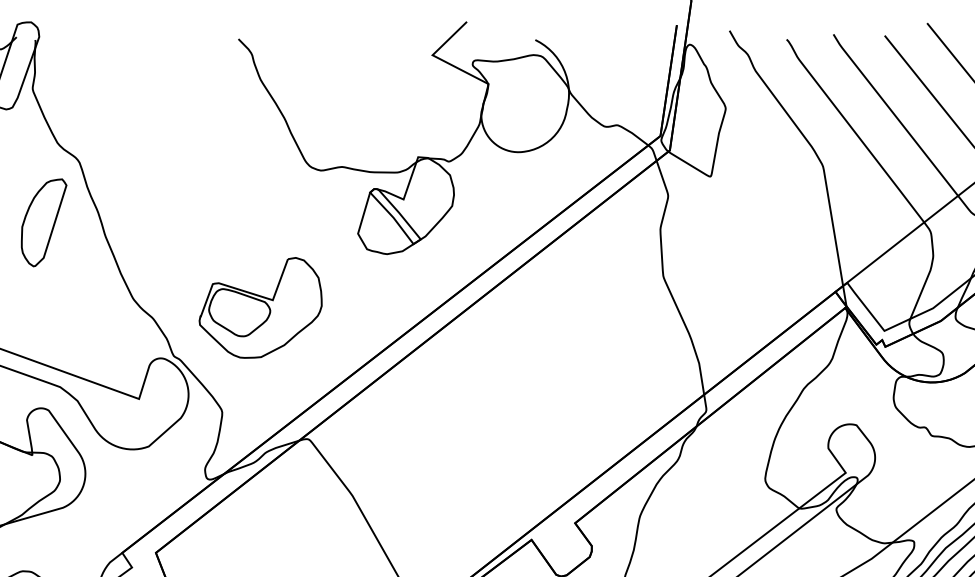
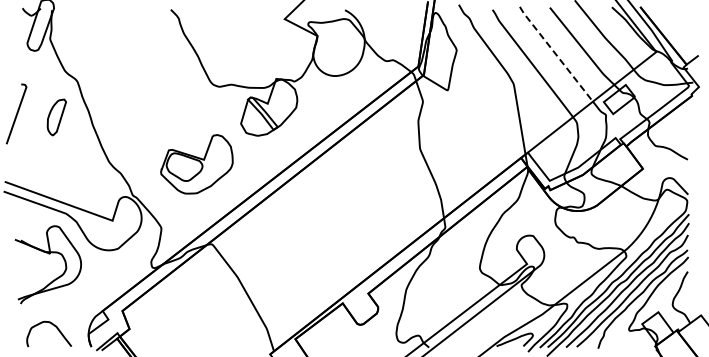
line: (894, 115) -> (555, 54), solid -> dashed
part: (43, 222) -> (56, 117), size x0.7
part: (259, 308) -> (196, 164), moved

